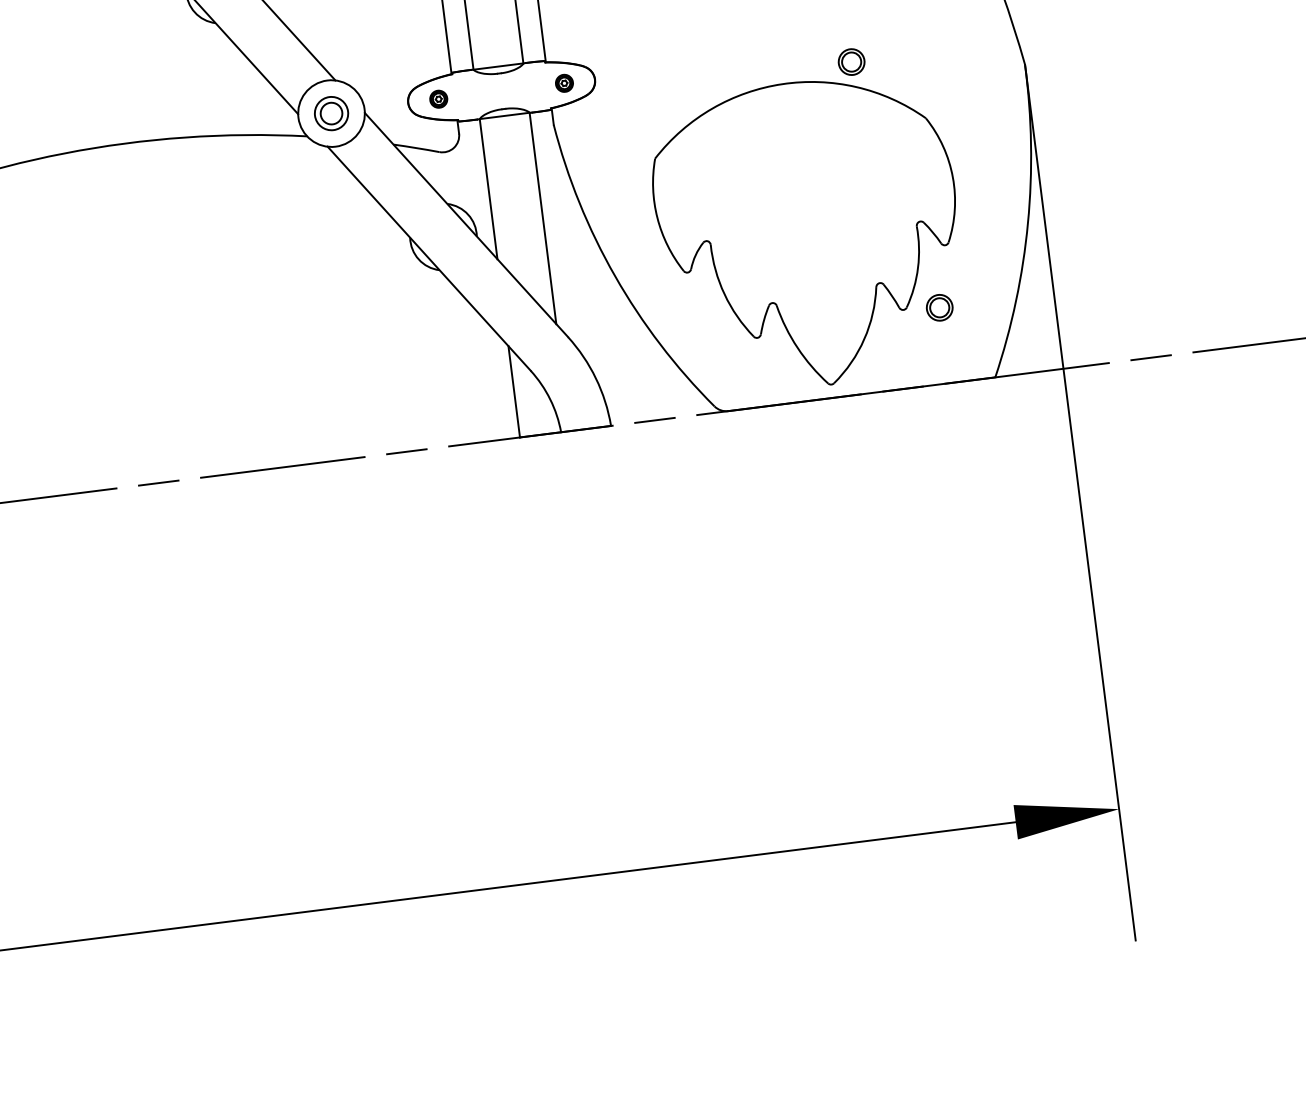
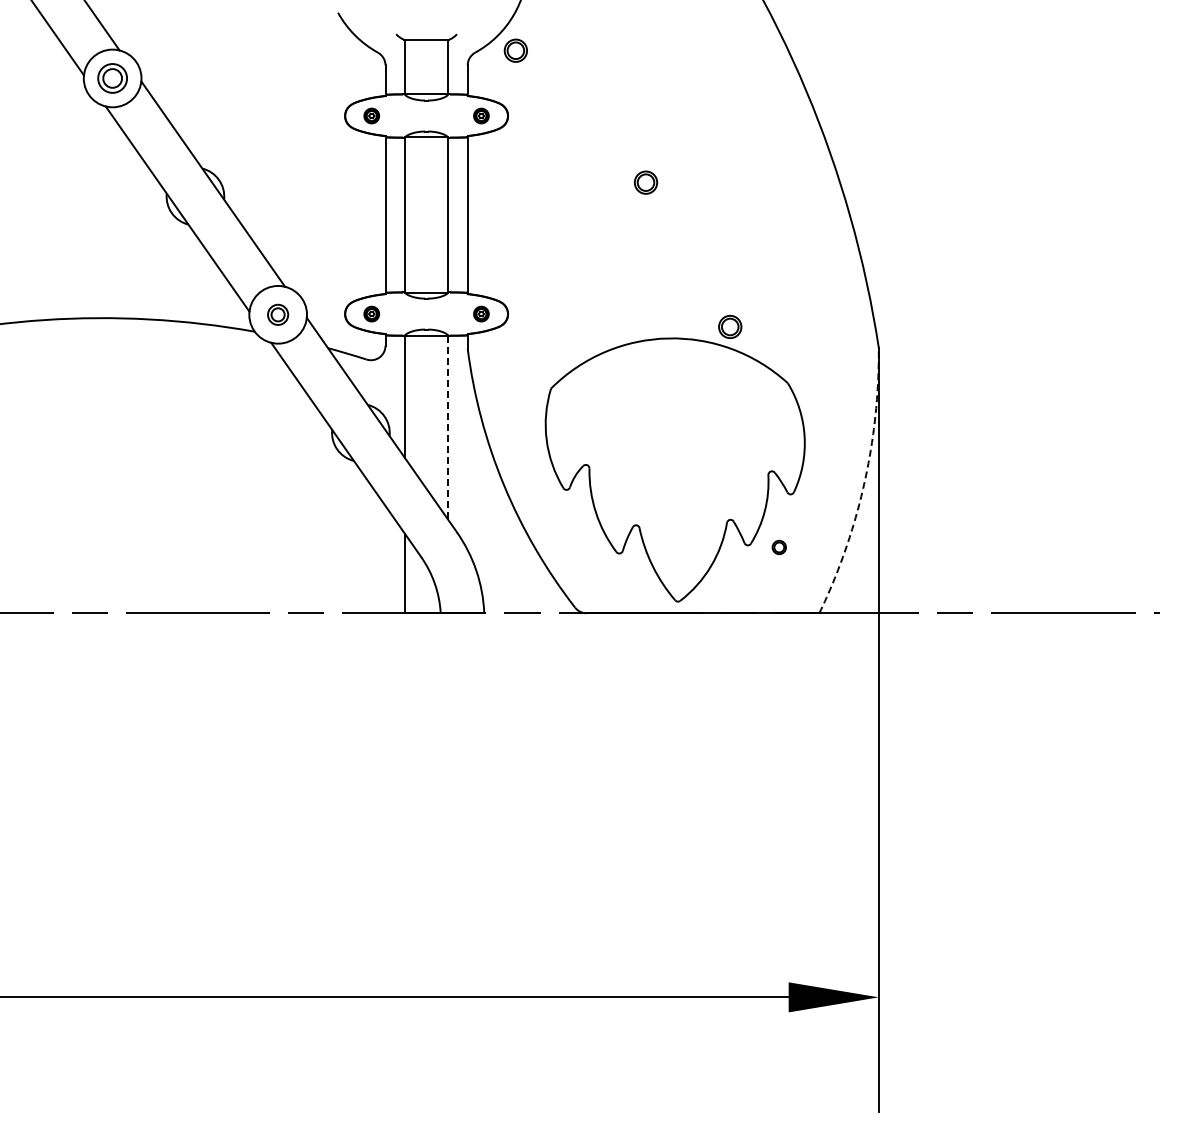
part: (330, 113) -> (277, 314), size x0.7
line: (543, 219) -> (448, 428), solid -> dashed
arc: (1028, 223) -> (864, 484), solid -> dashed
part: (940, 307) -> (779, 547), size x0.6

